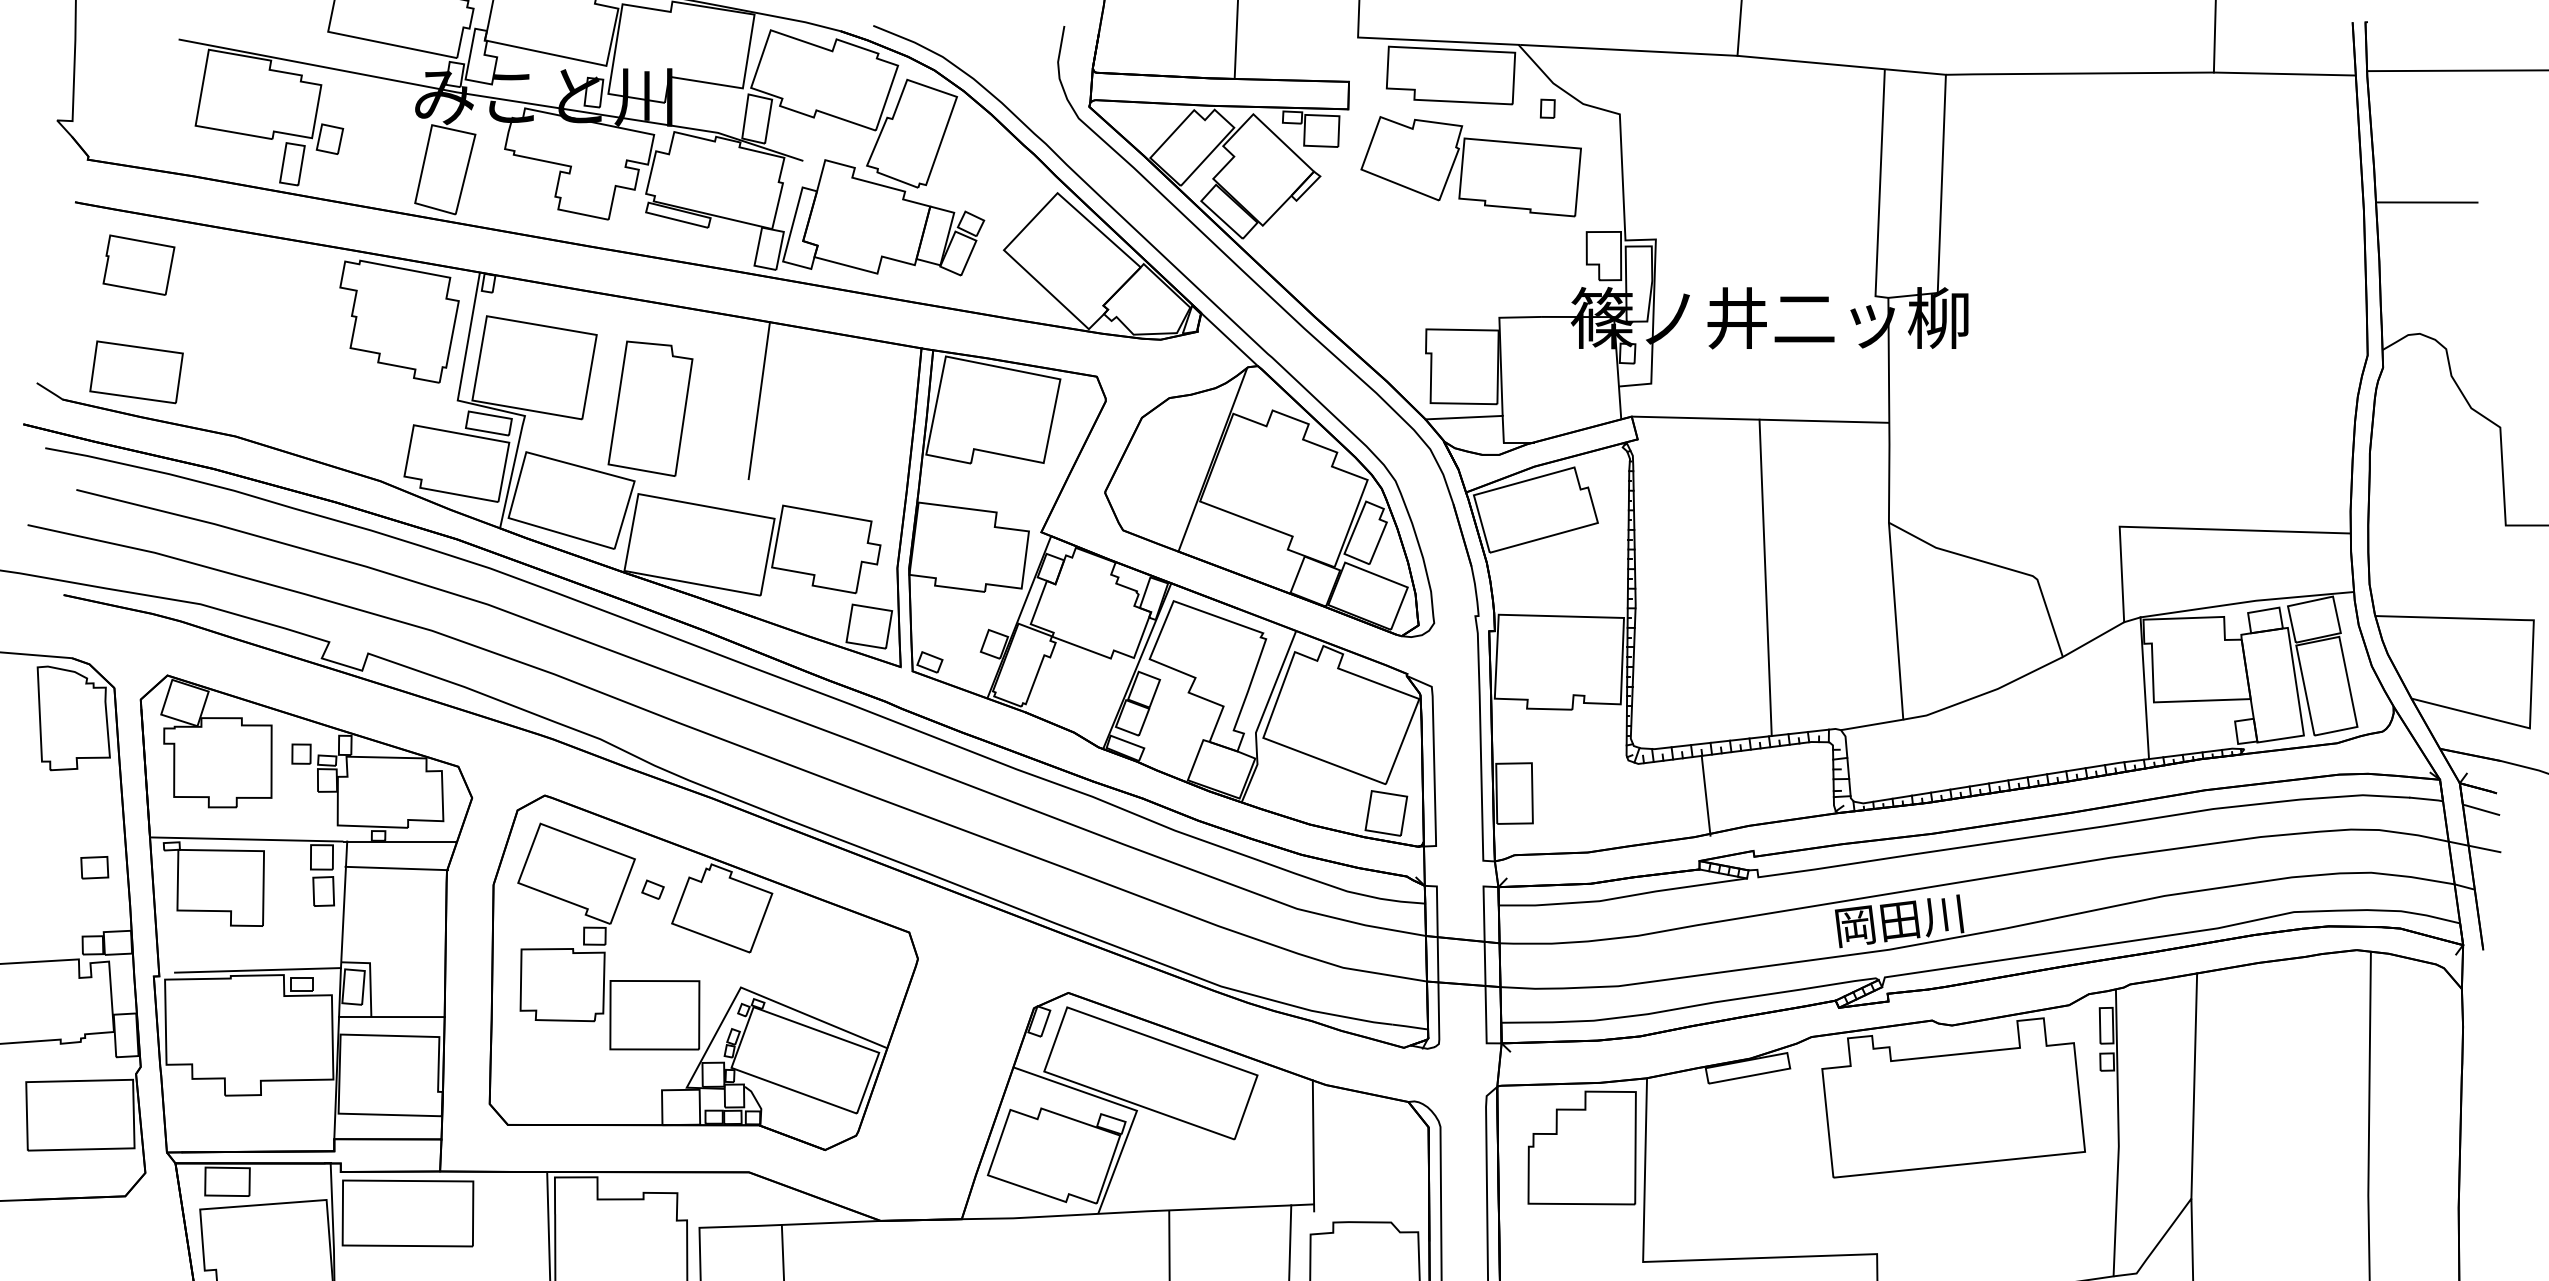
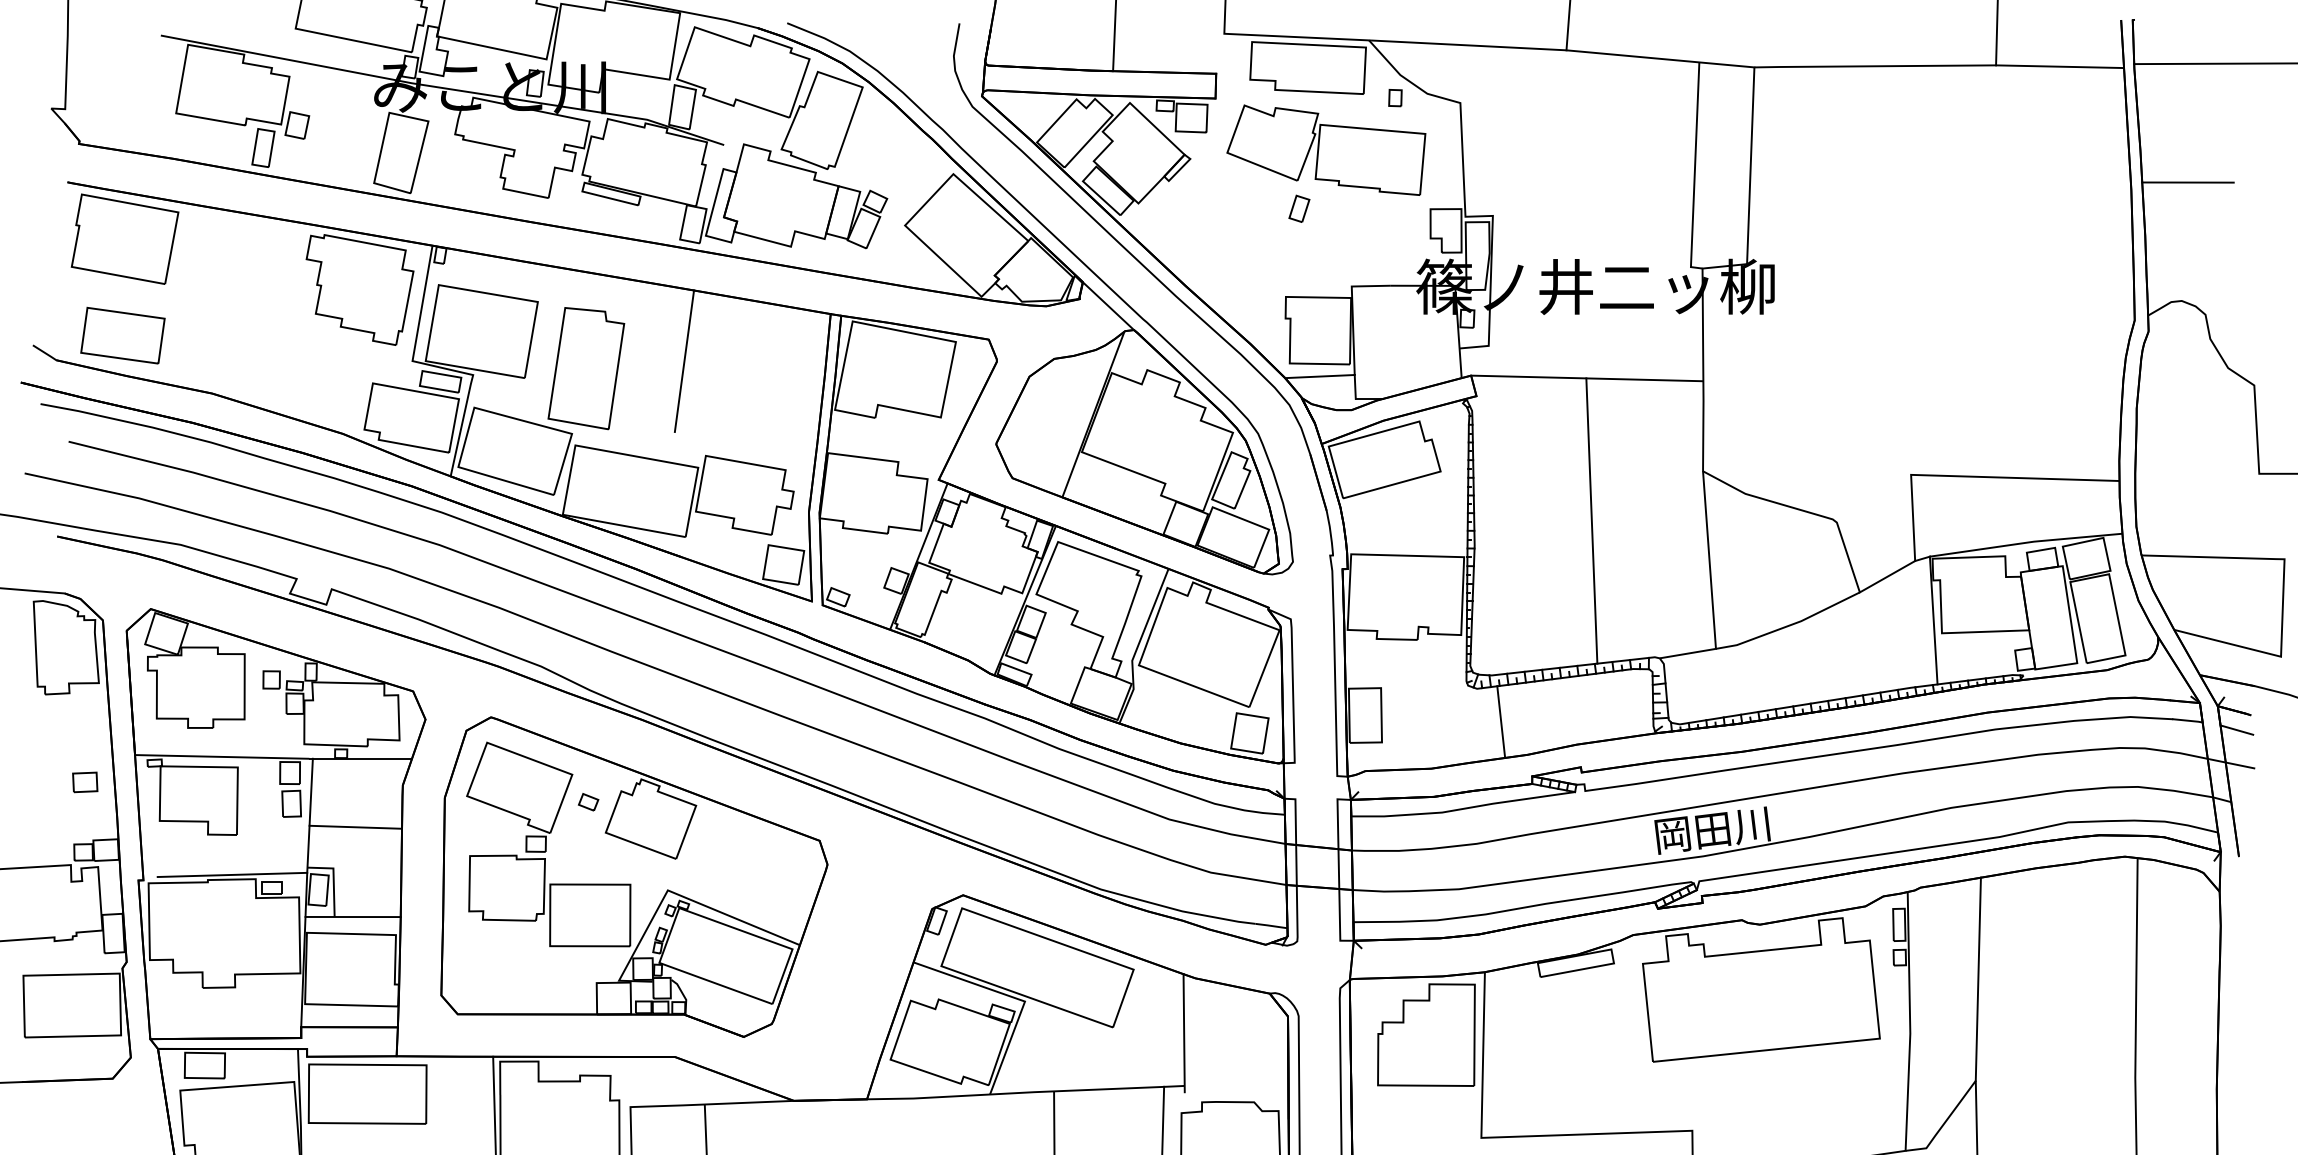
part: (1441, 231) -> (1299, 208), added
part: (138, 264) -> (124, 238), size x1.67
line: (1705, 795) -> (1500, 721), moved
line: (396, 868) -> (355, 827), moved

